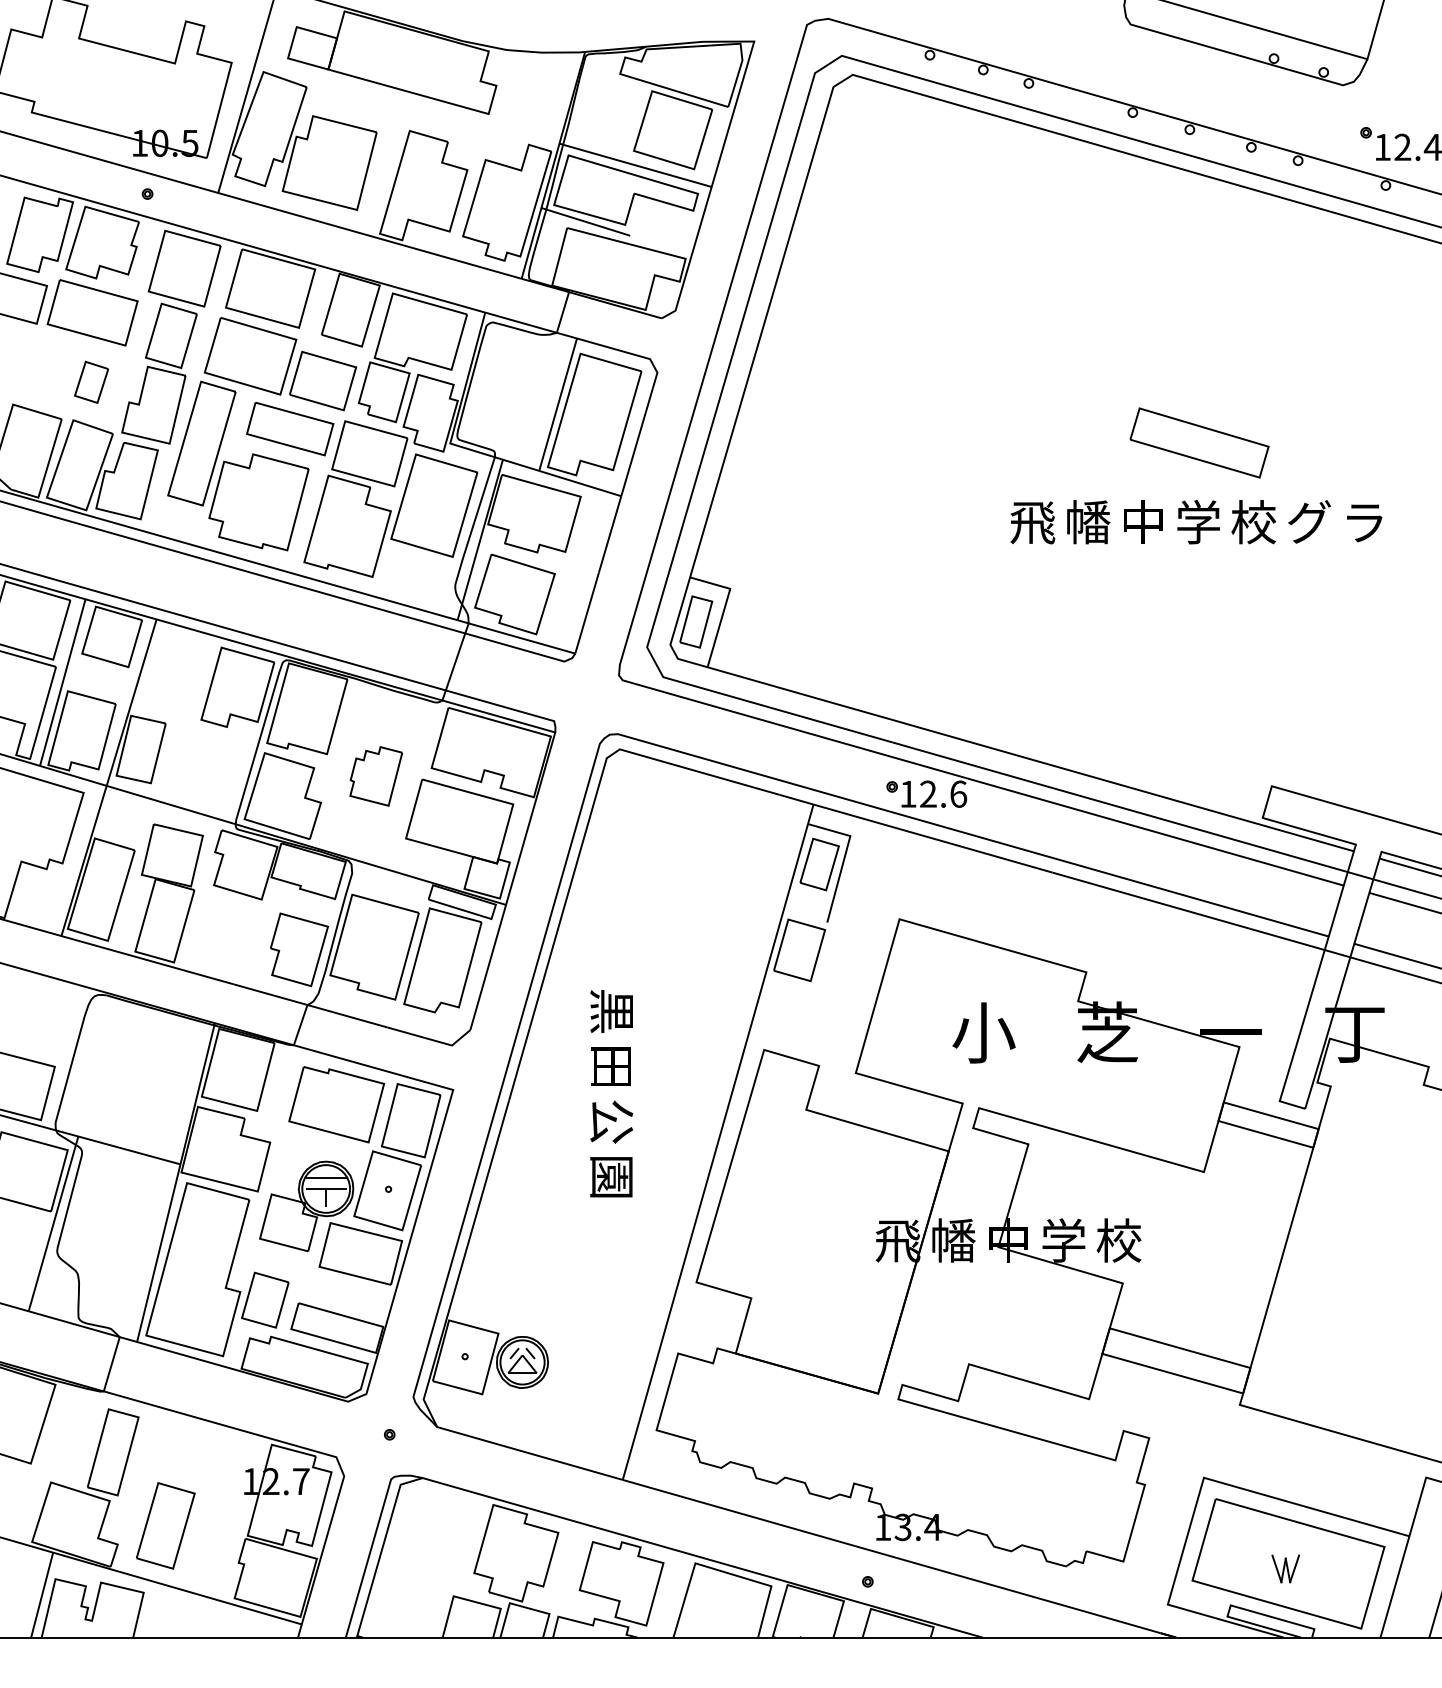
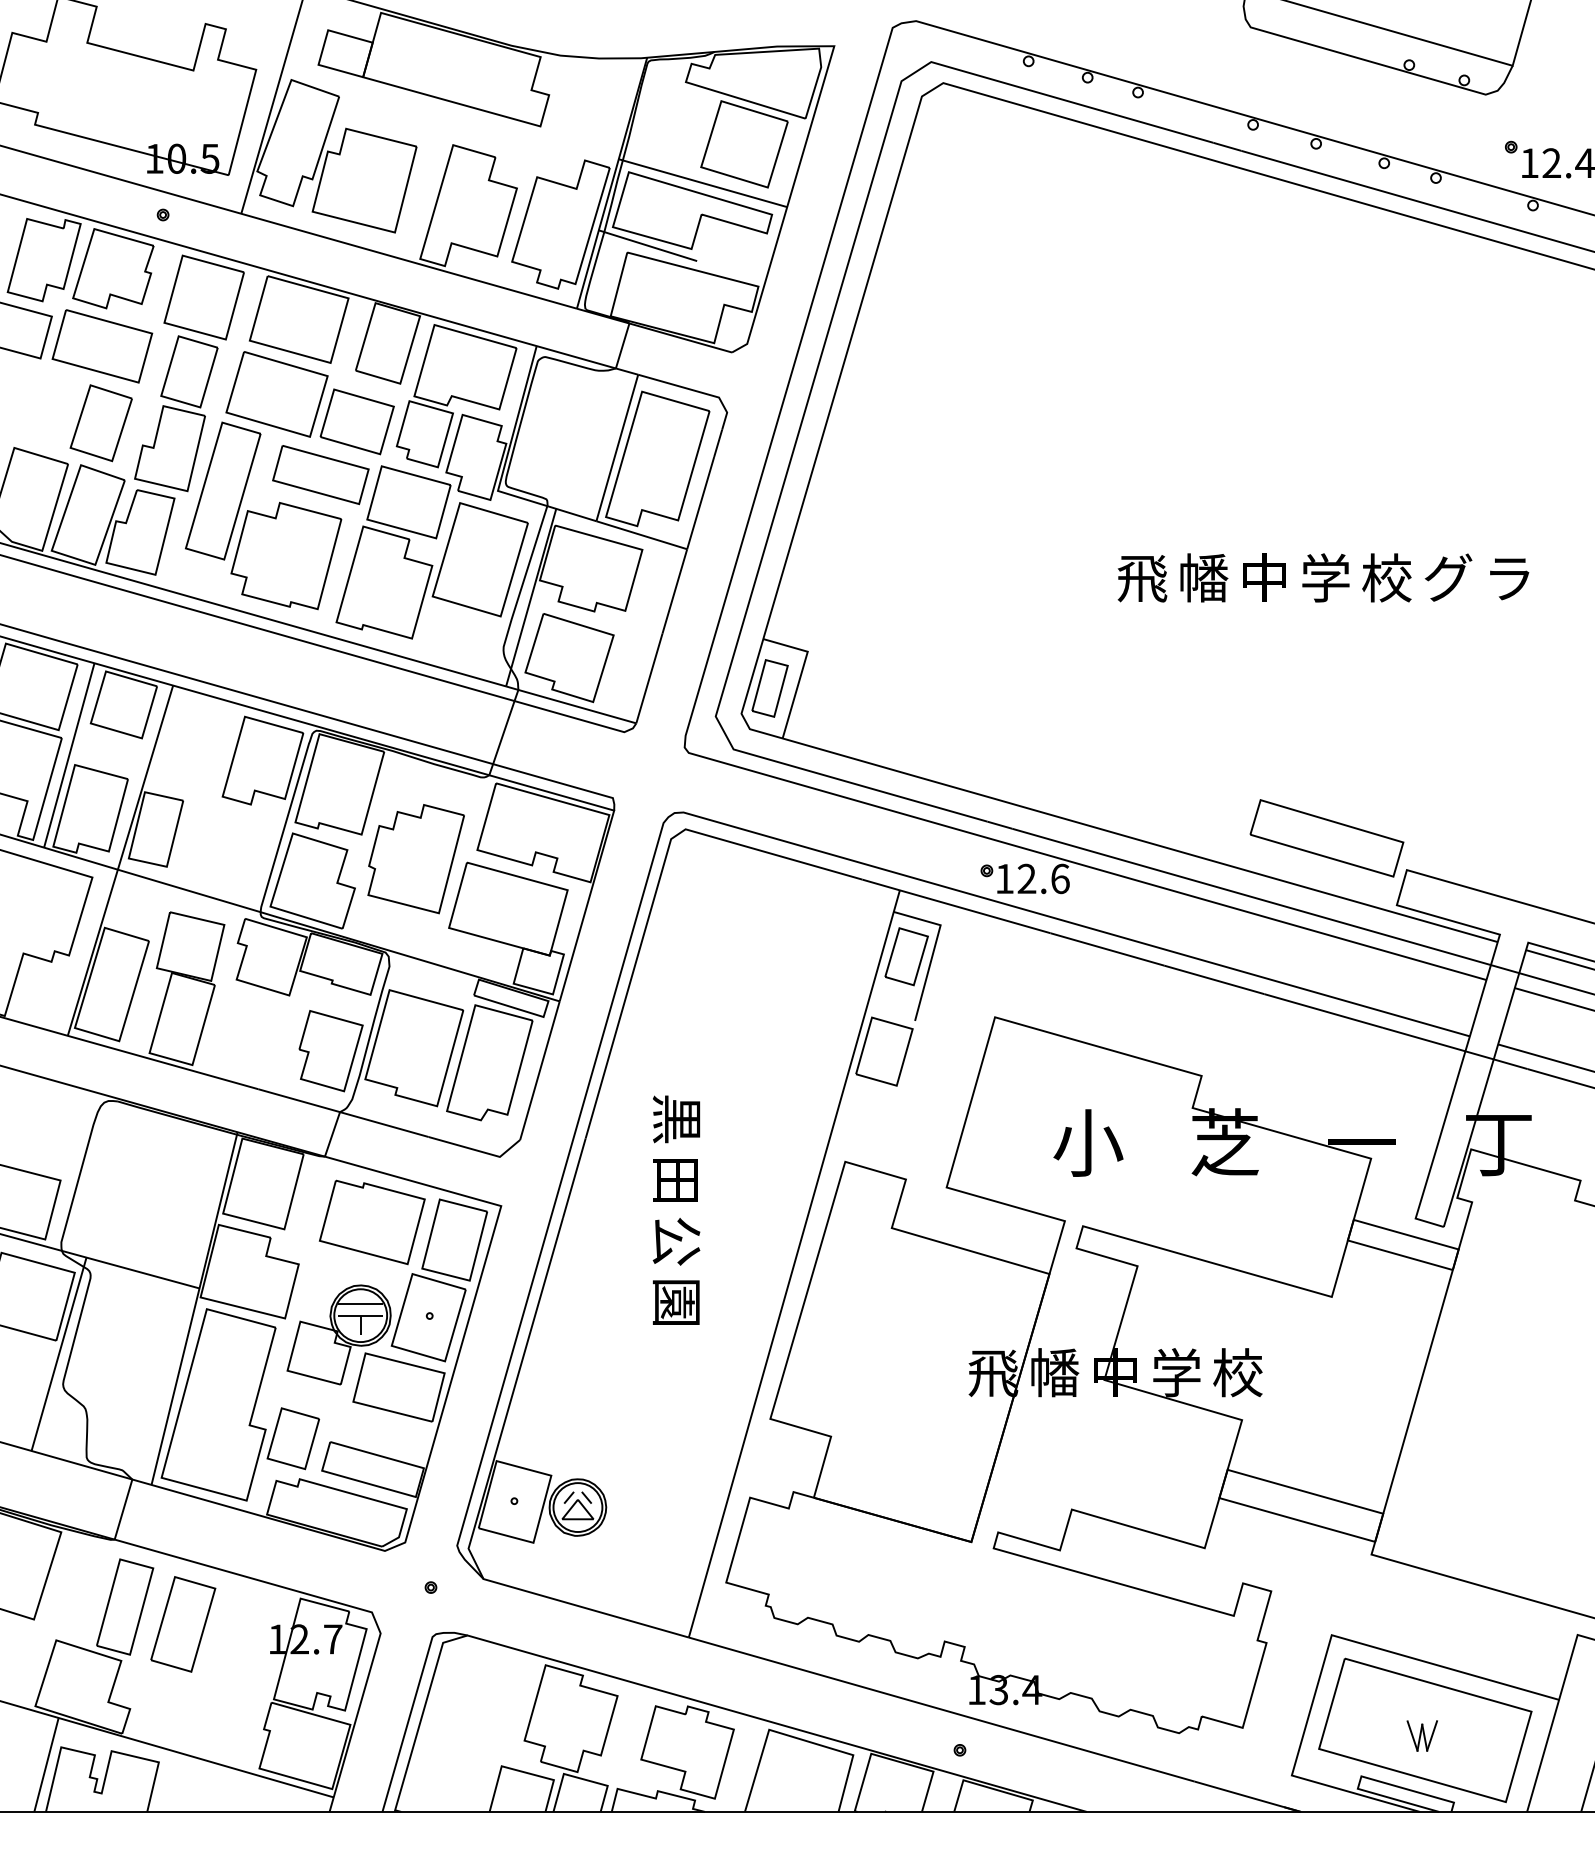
part: (90, 382) -> (100, 423), size x1.67
part: (1199, 443) -> (1326, 838), moved
part: (375, 776) -> (415, 859), size x1.67
part: (166, 1525) -> (183, 1624), moved

